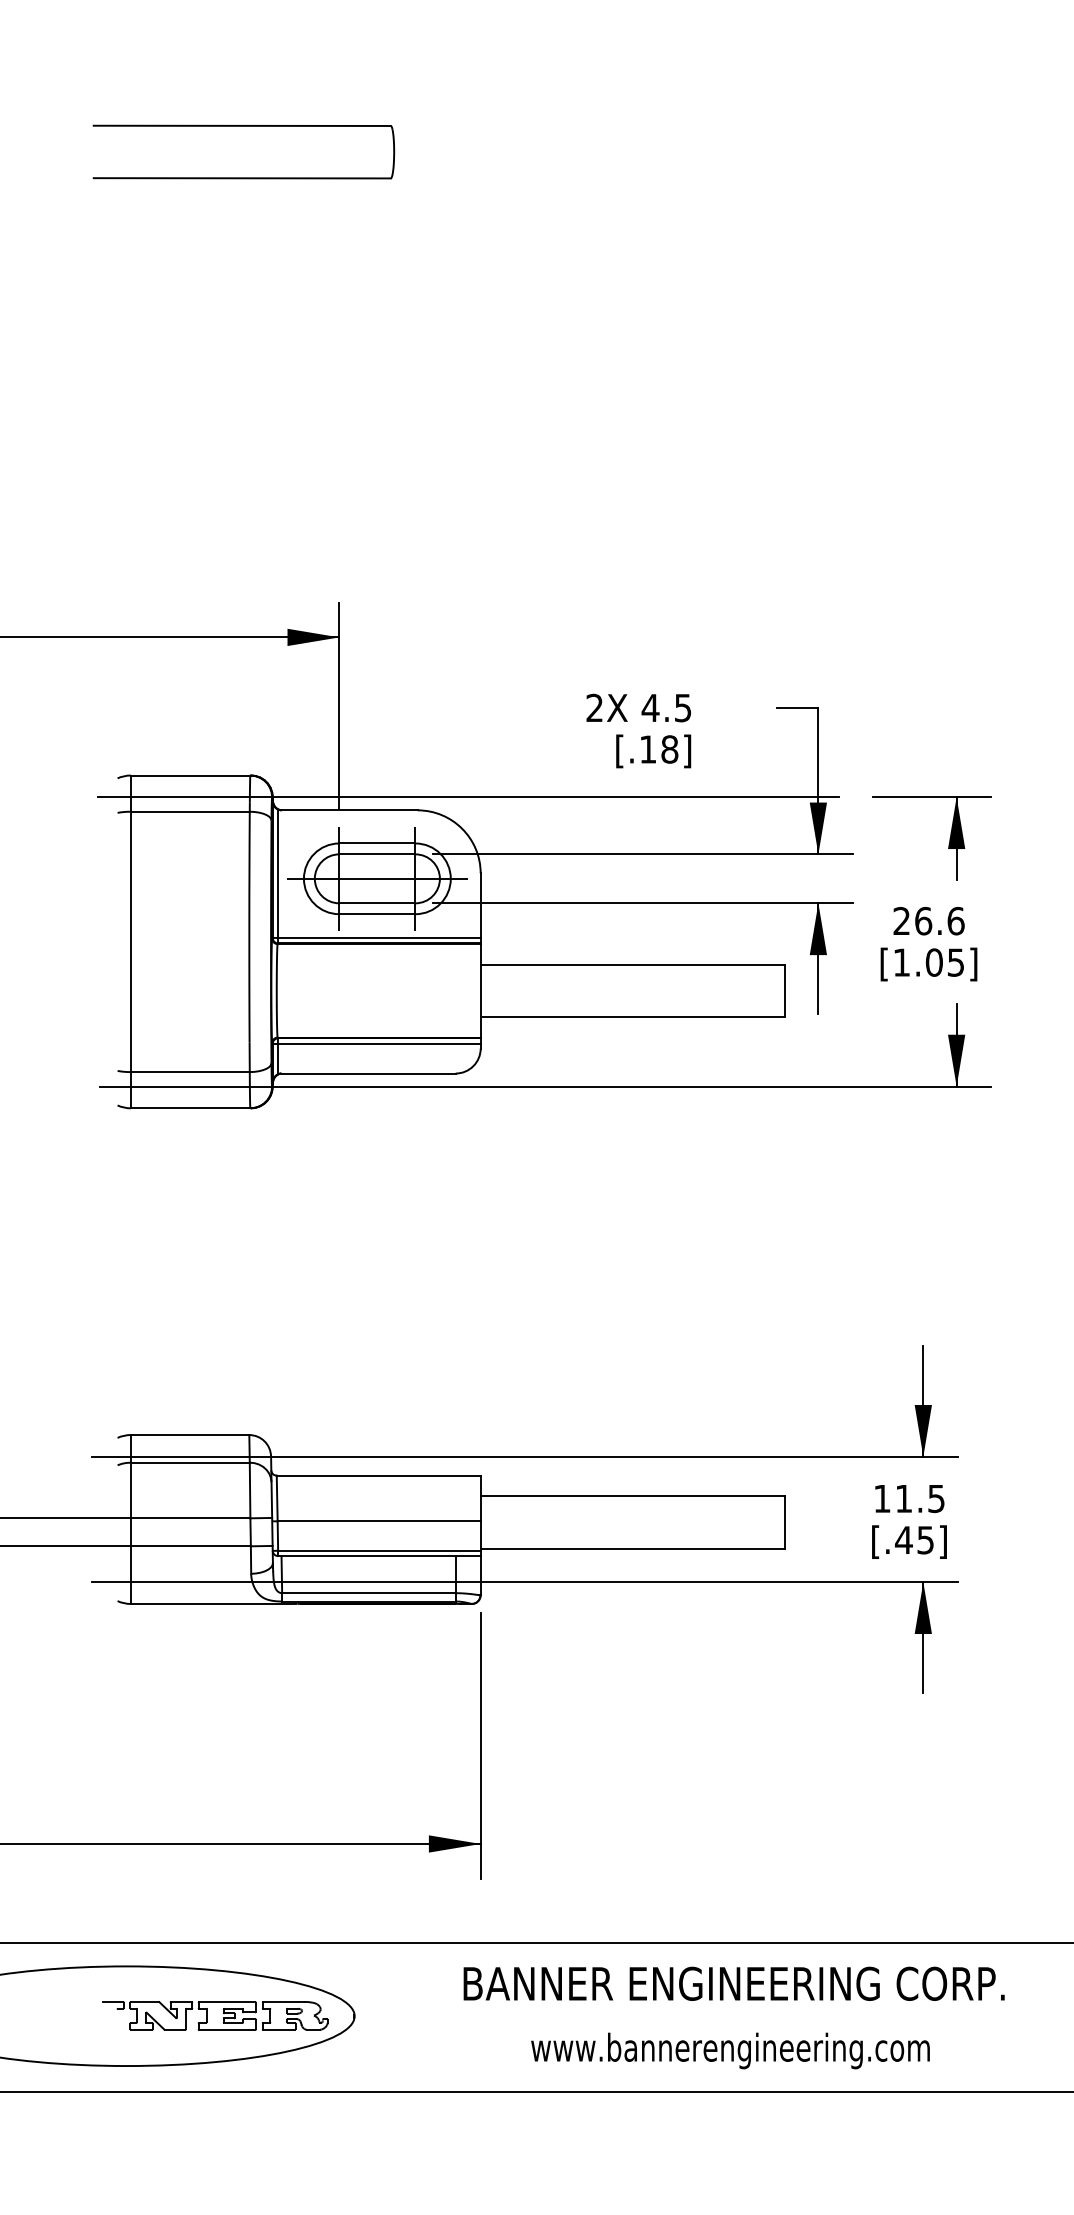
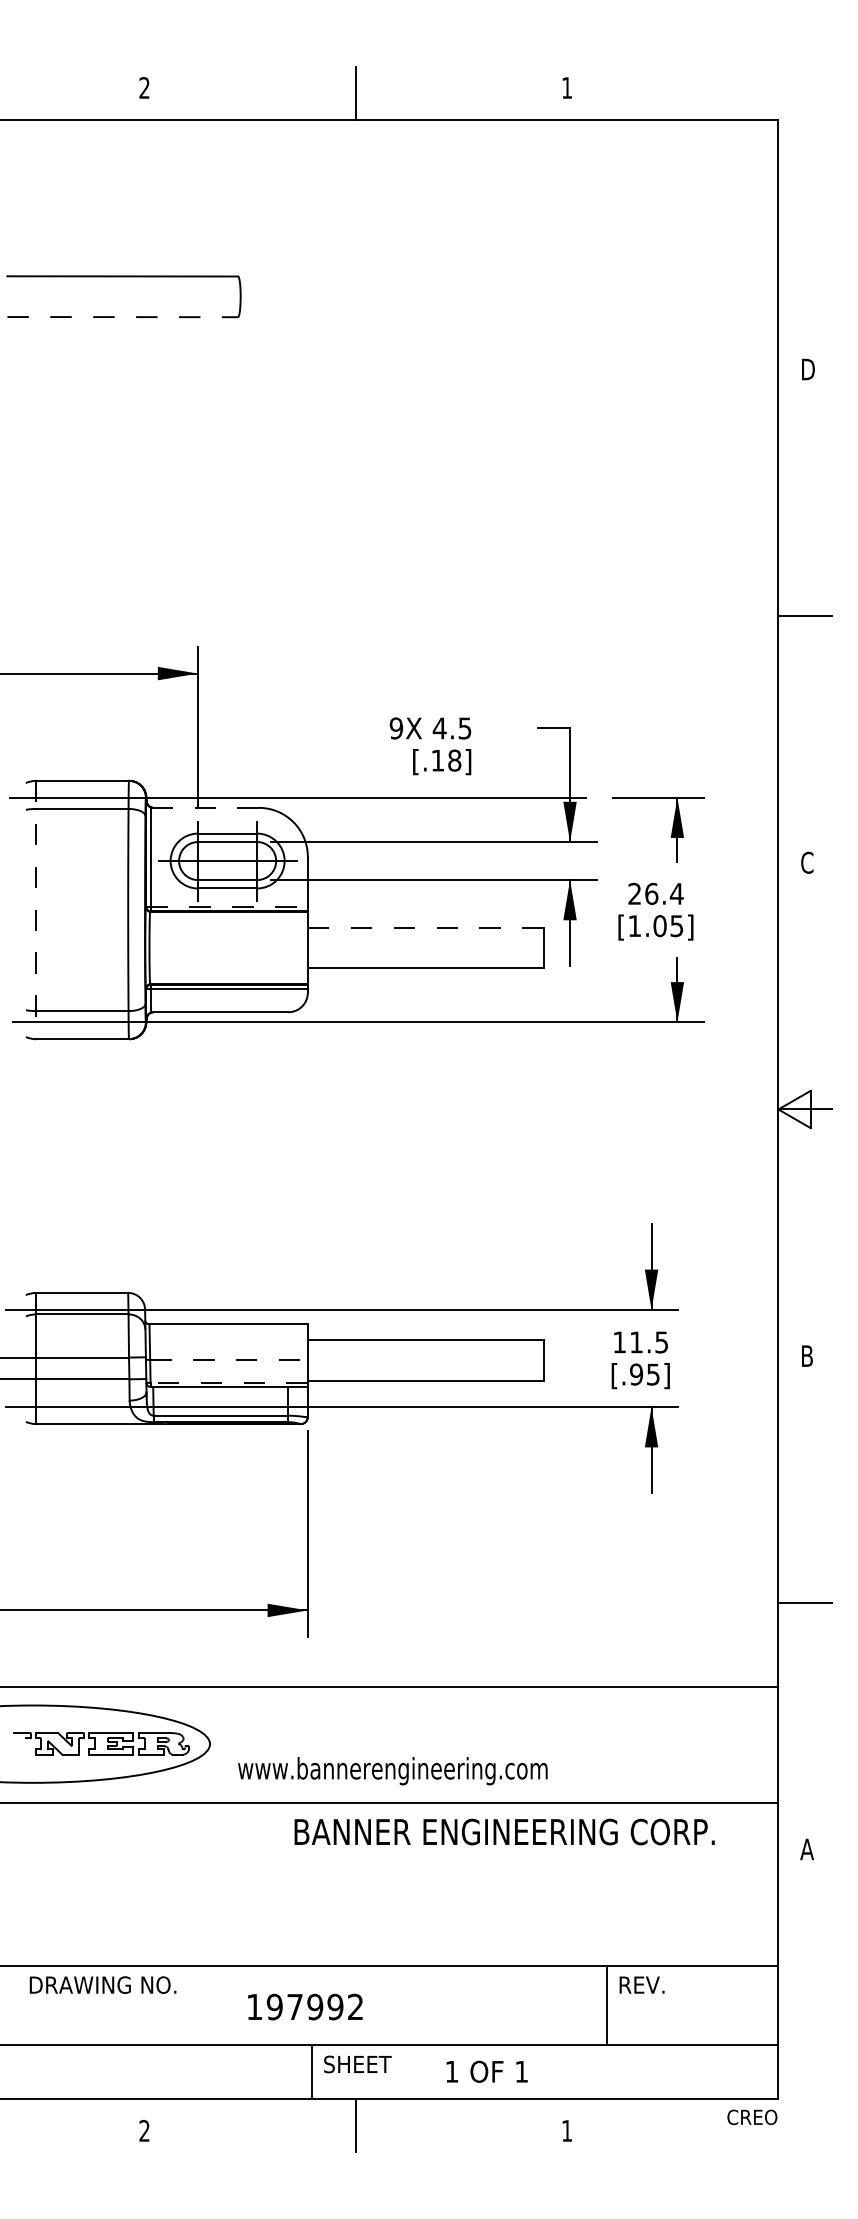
line: (243, 178) -> (123, 317), solid -> dashed
text: (593, 708) -> (395, 728), 2X -> 9X
line: (350, 809) -> (206, 807), solid -> dashed
text: (955, 920) -> (676, 893), 26.6 -> 26.4
line: (377, 937) -> (227, 906), solid -> dashed
line: (131, 942) -> (36, 910), solid -> dashed
line: (633, 964) -> (426, 927), solid -> dashed
line: (379, 1520) -> (229, 1359), solid -> dashed
text: (903, 1540) -> (636, 1374), [.45] -> [.95]
line: (379, 1550) -> (229, 1382), solid -> dashed
text: (733, 1983) -> (504, 1831), moved
text: (730, 2051) -> (392, 1771), moved

